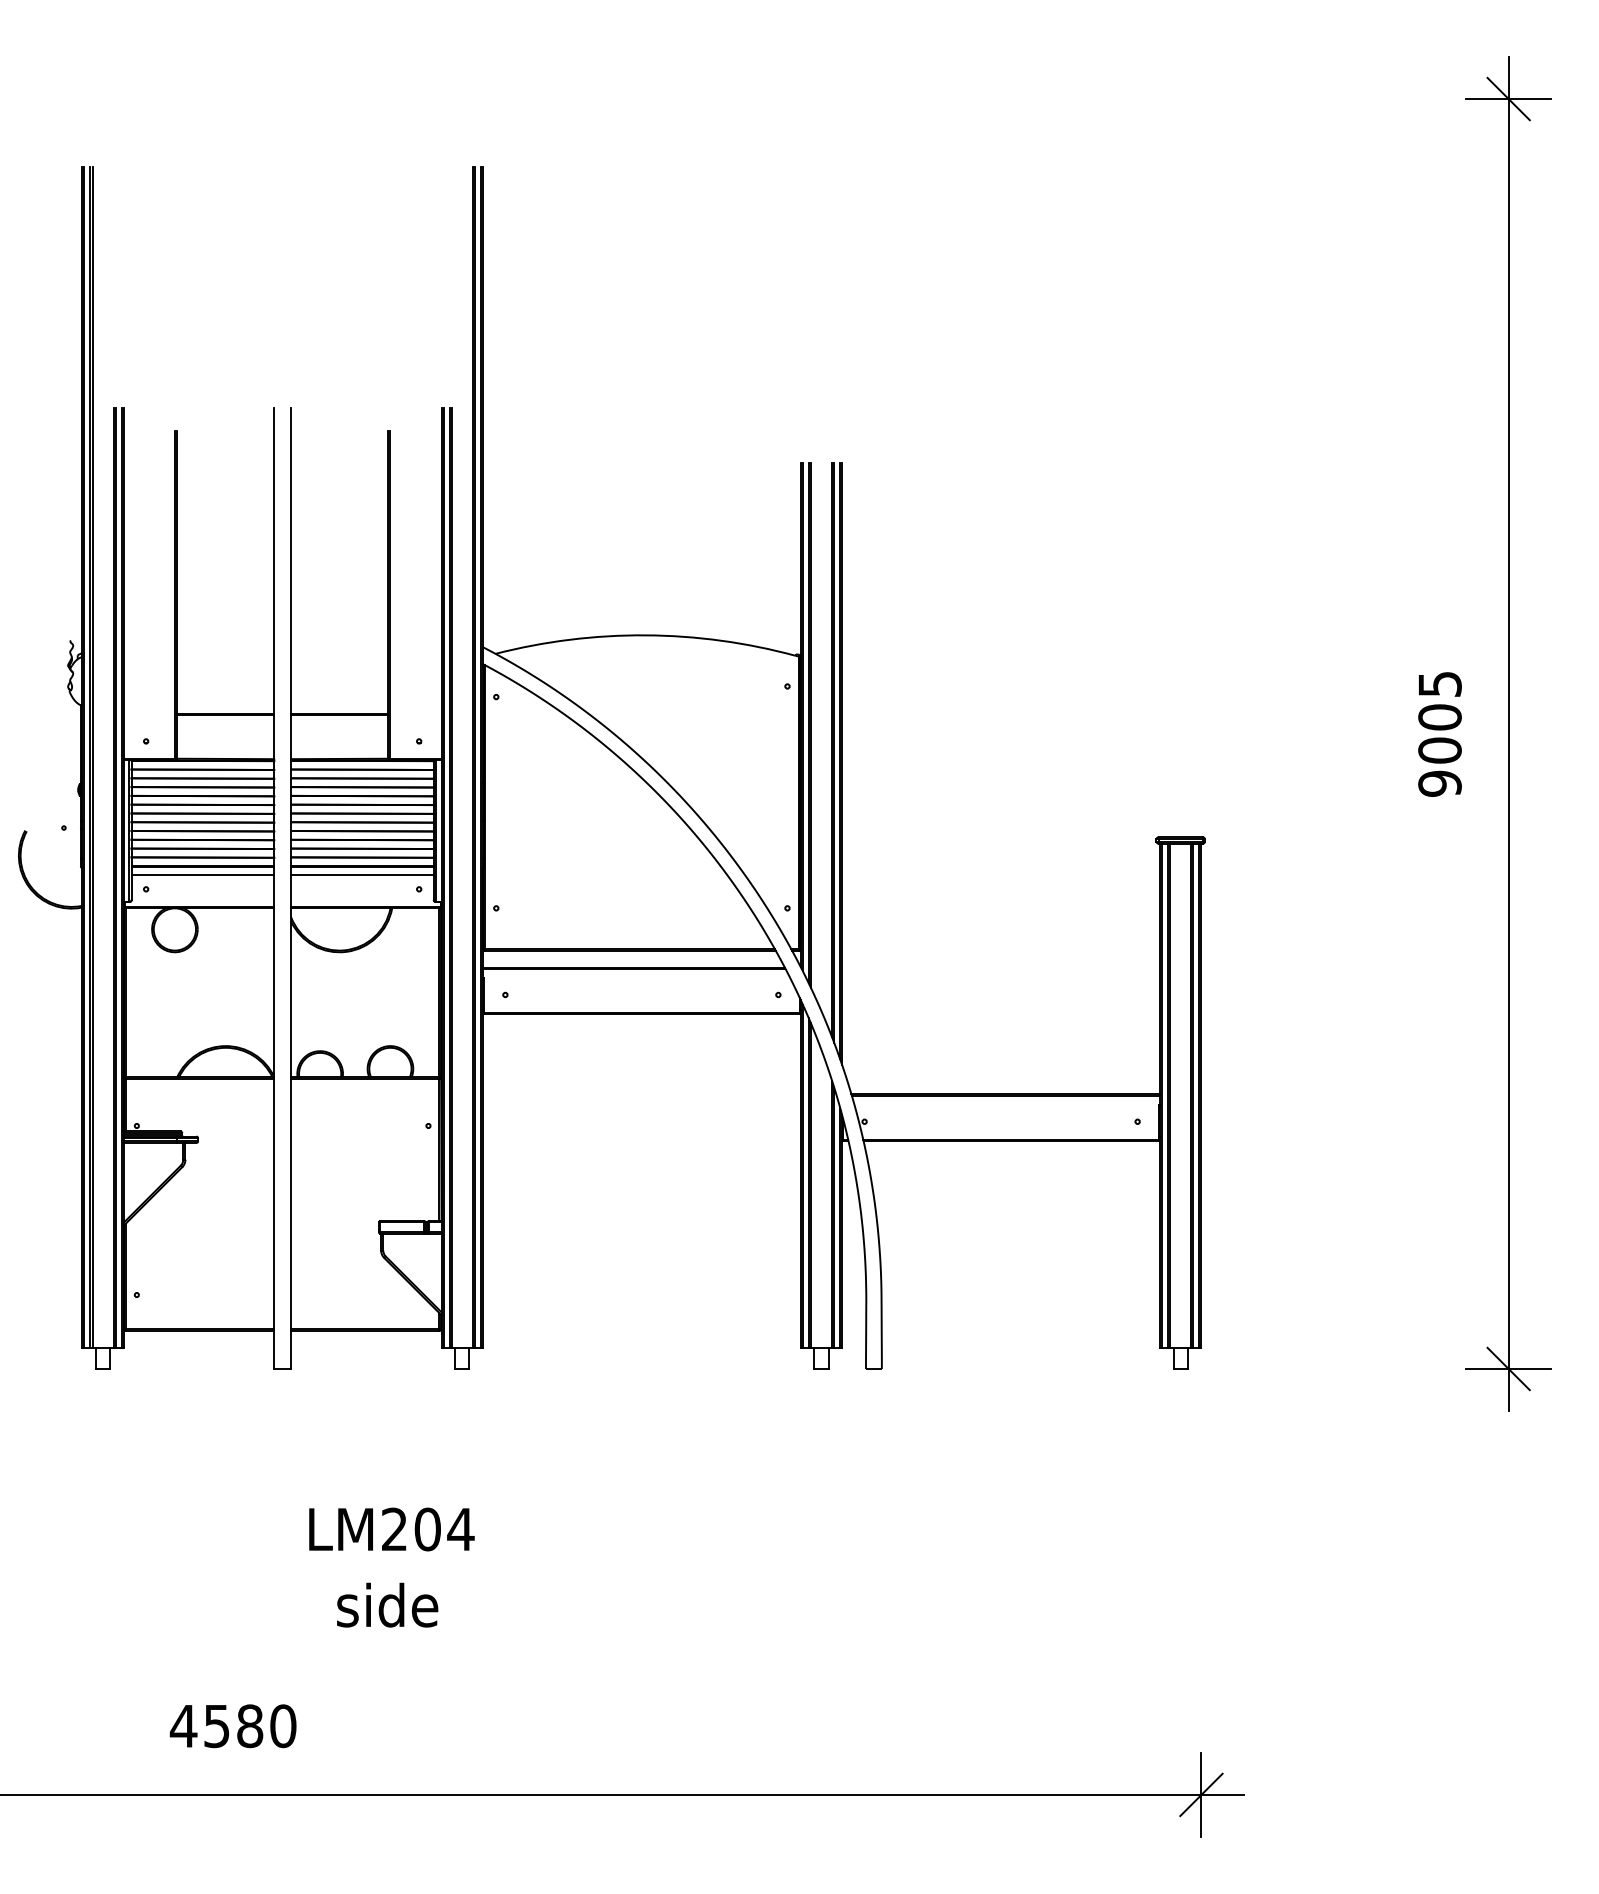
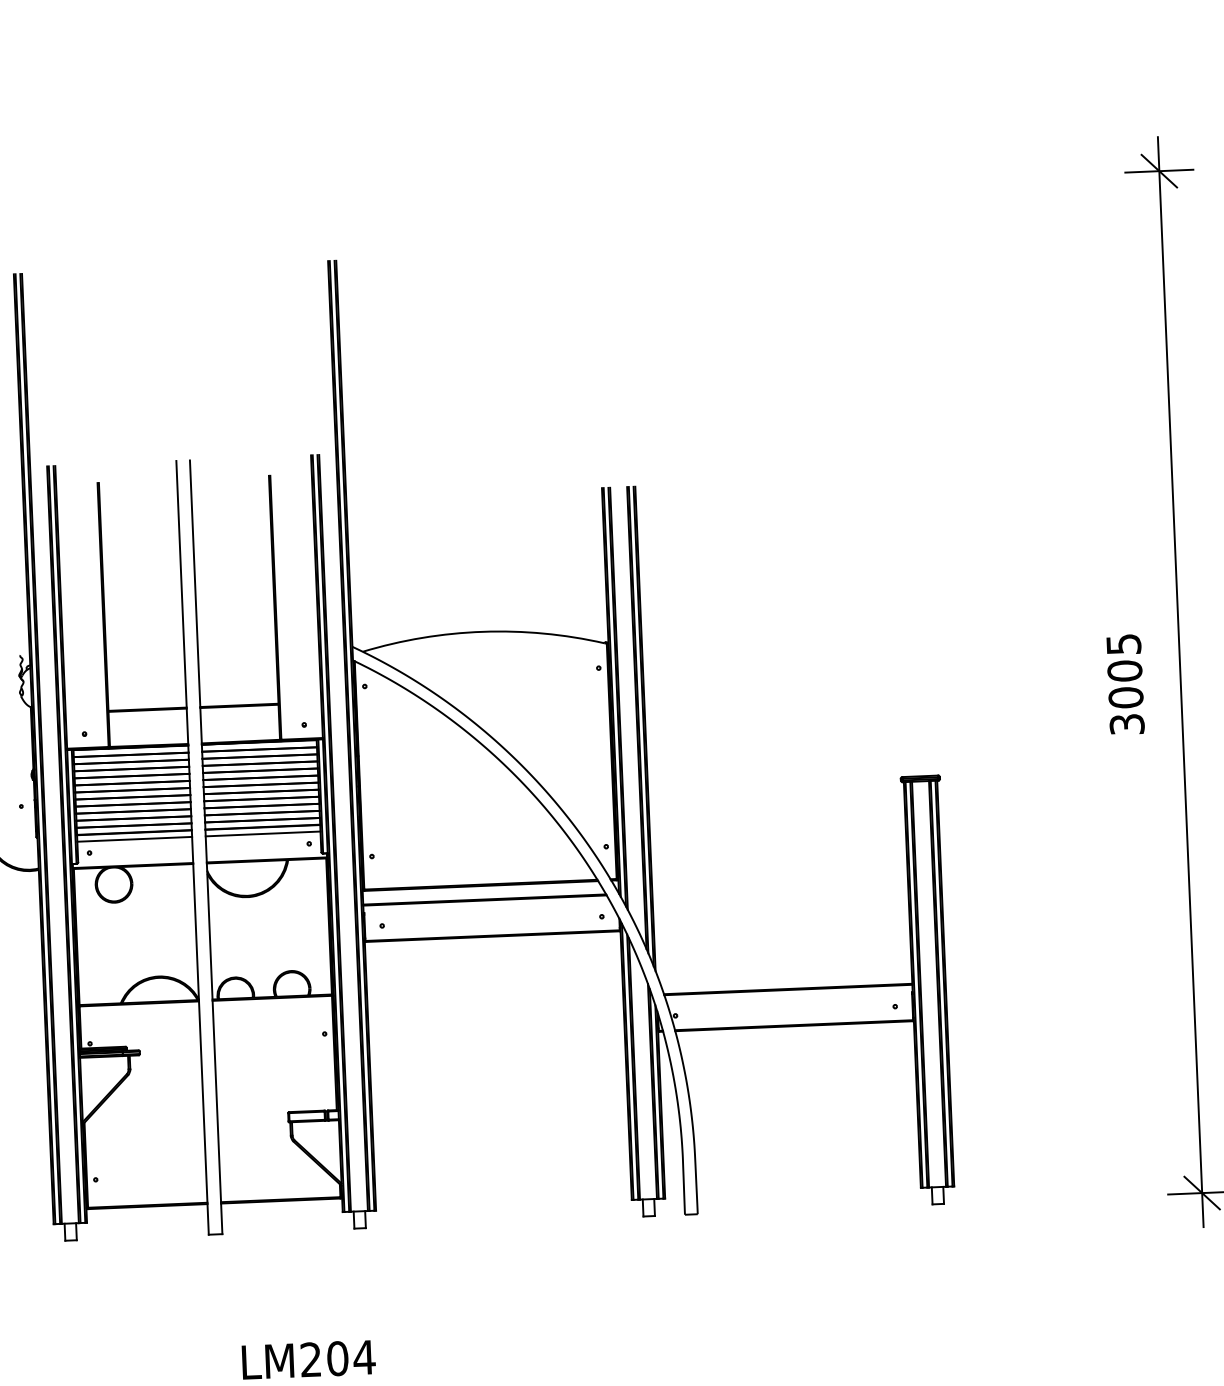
text: (1439, 783) -> (1126, 724), 9005 -> 3005

